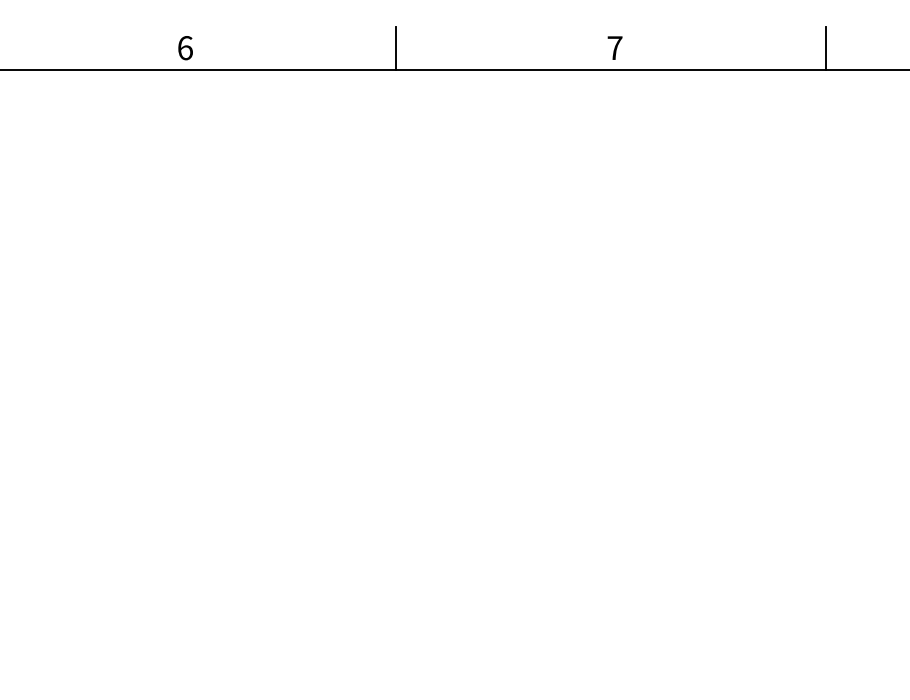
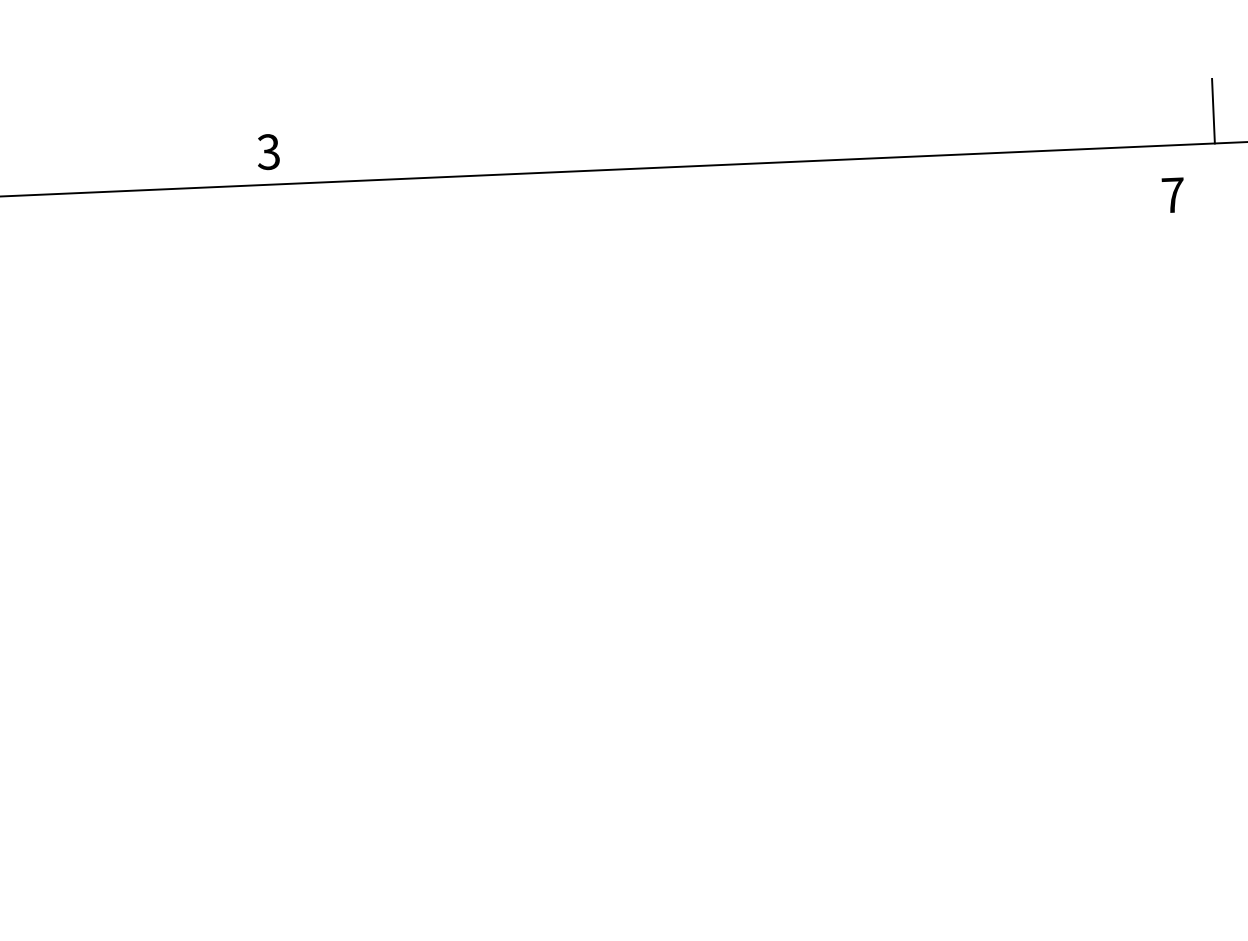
text: (614, 47) -> (1172, 194), moved
text: (184, 48) -> (267, 152), 6 -> 3
line: (396, 48) -> (580, 138), removed

